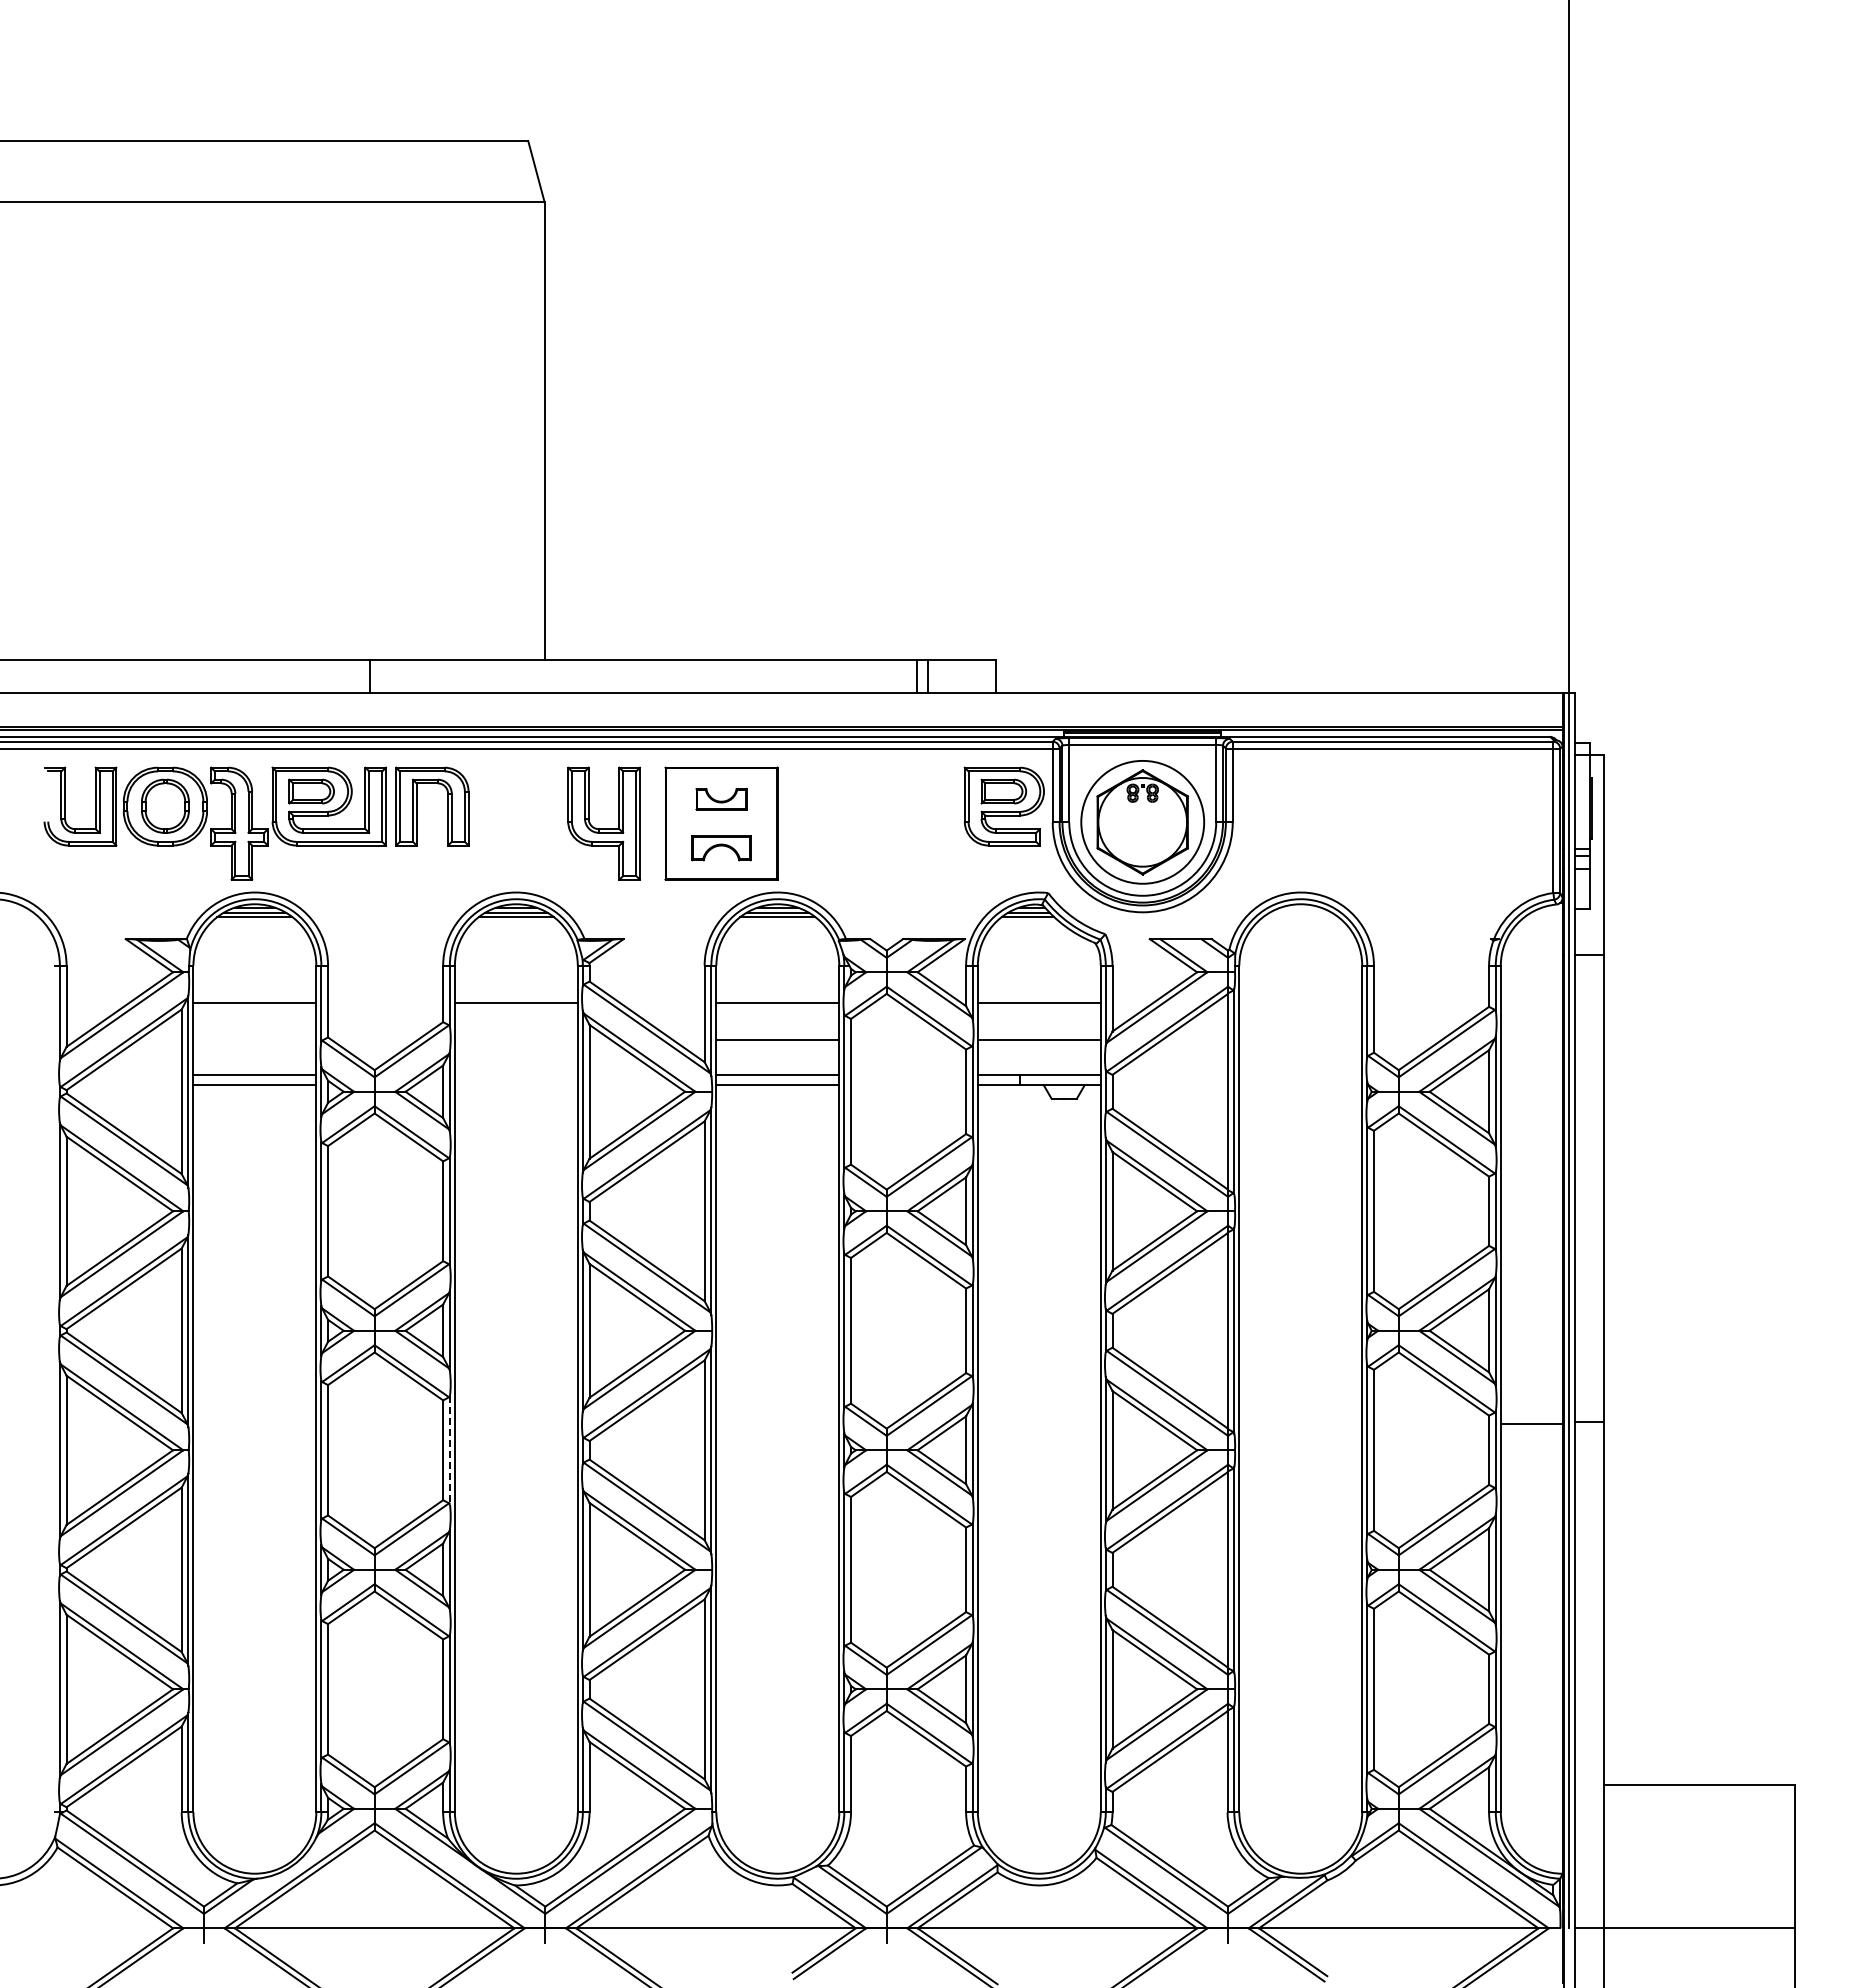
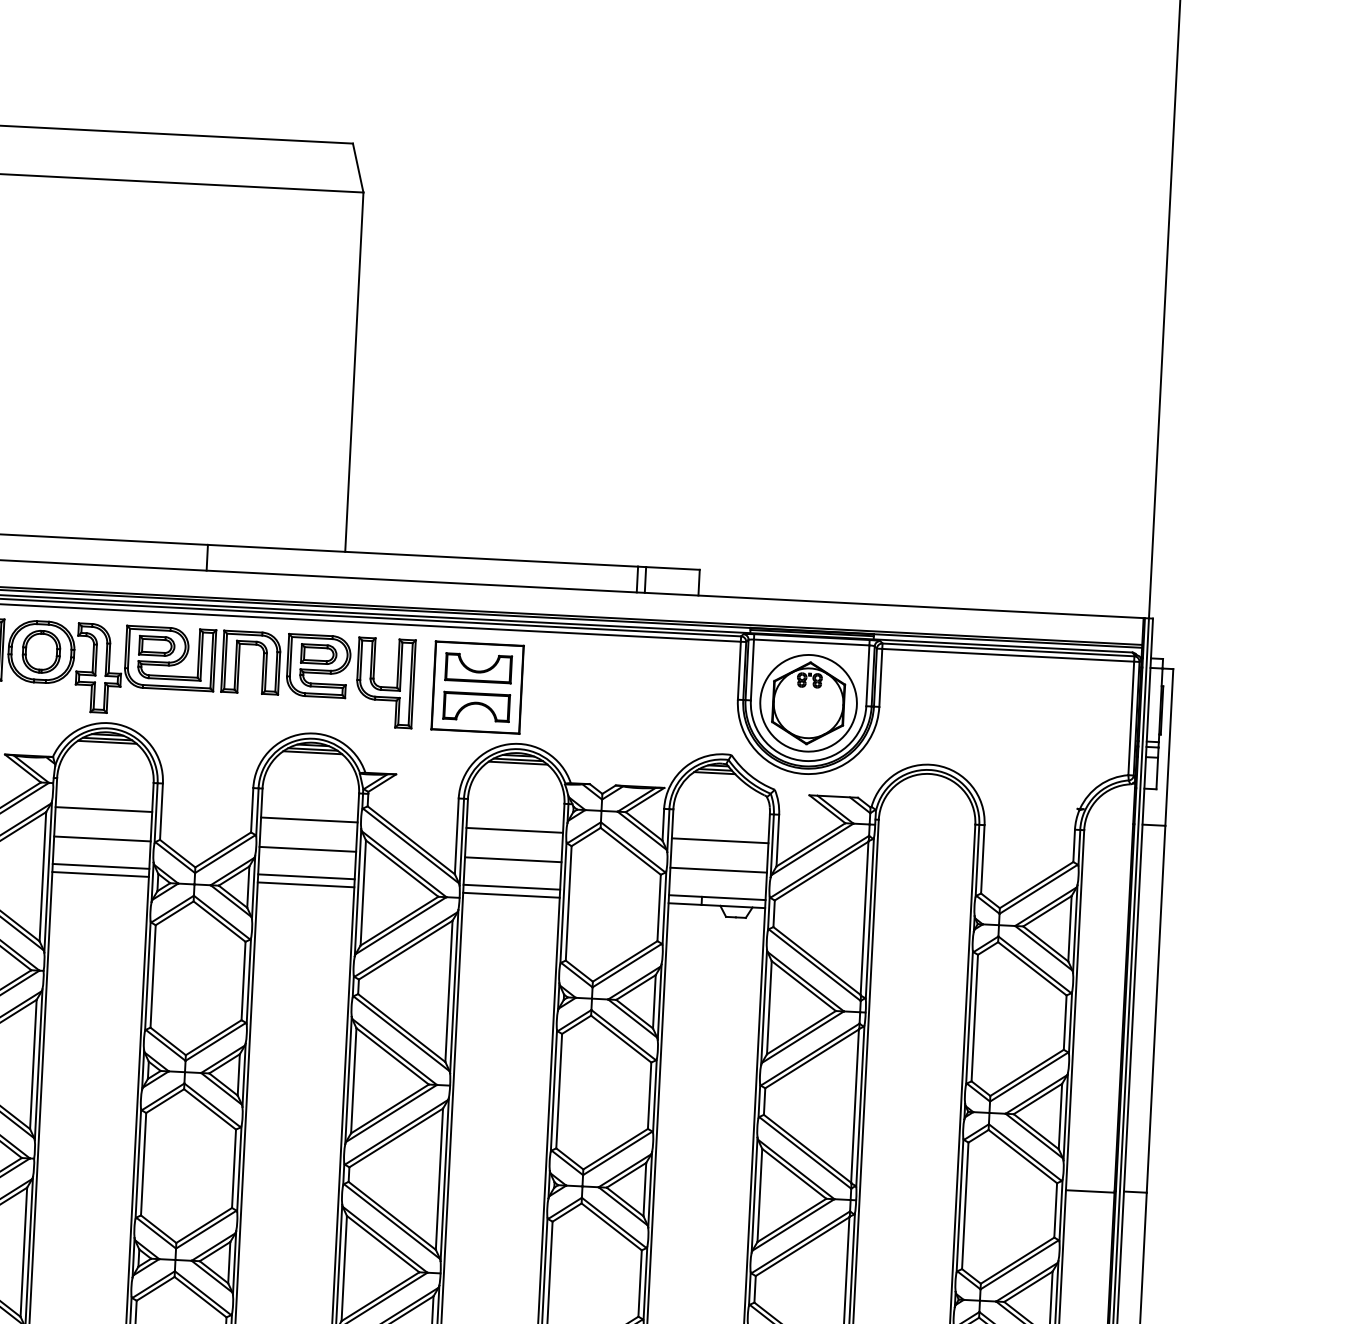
part: (721, 799) -> (478, 668), size x1.67
part: (1003, 806) -> (318, 665), moved
part: (721, 848) -> (476, 707), size x1.43
line: (254, 1039) -> (102, 838), added
line: (515, 1039) -> (307, 848), added
line: (515, 1074) -> (305, 876), added
line: (515, 1085) -> (305, 885), added
line: (449, 1450) -> (239, 1169), dashed -> solid

